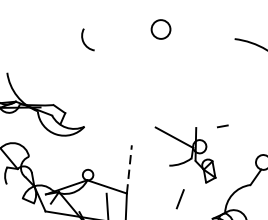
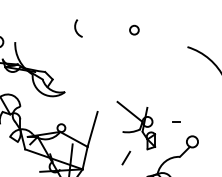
circle: (160, 28) -> (134, 29), size x0.62
line: (223, 125) -> (176, 121), moved
line: (128, 168) -> (92, 128), dashed -> solid

